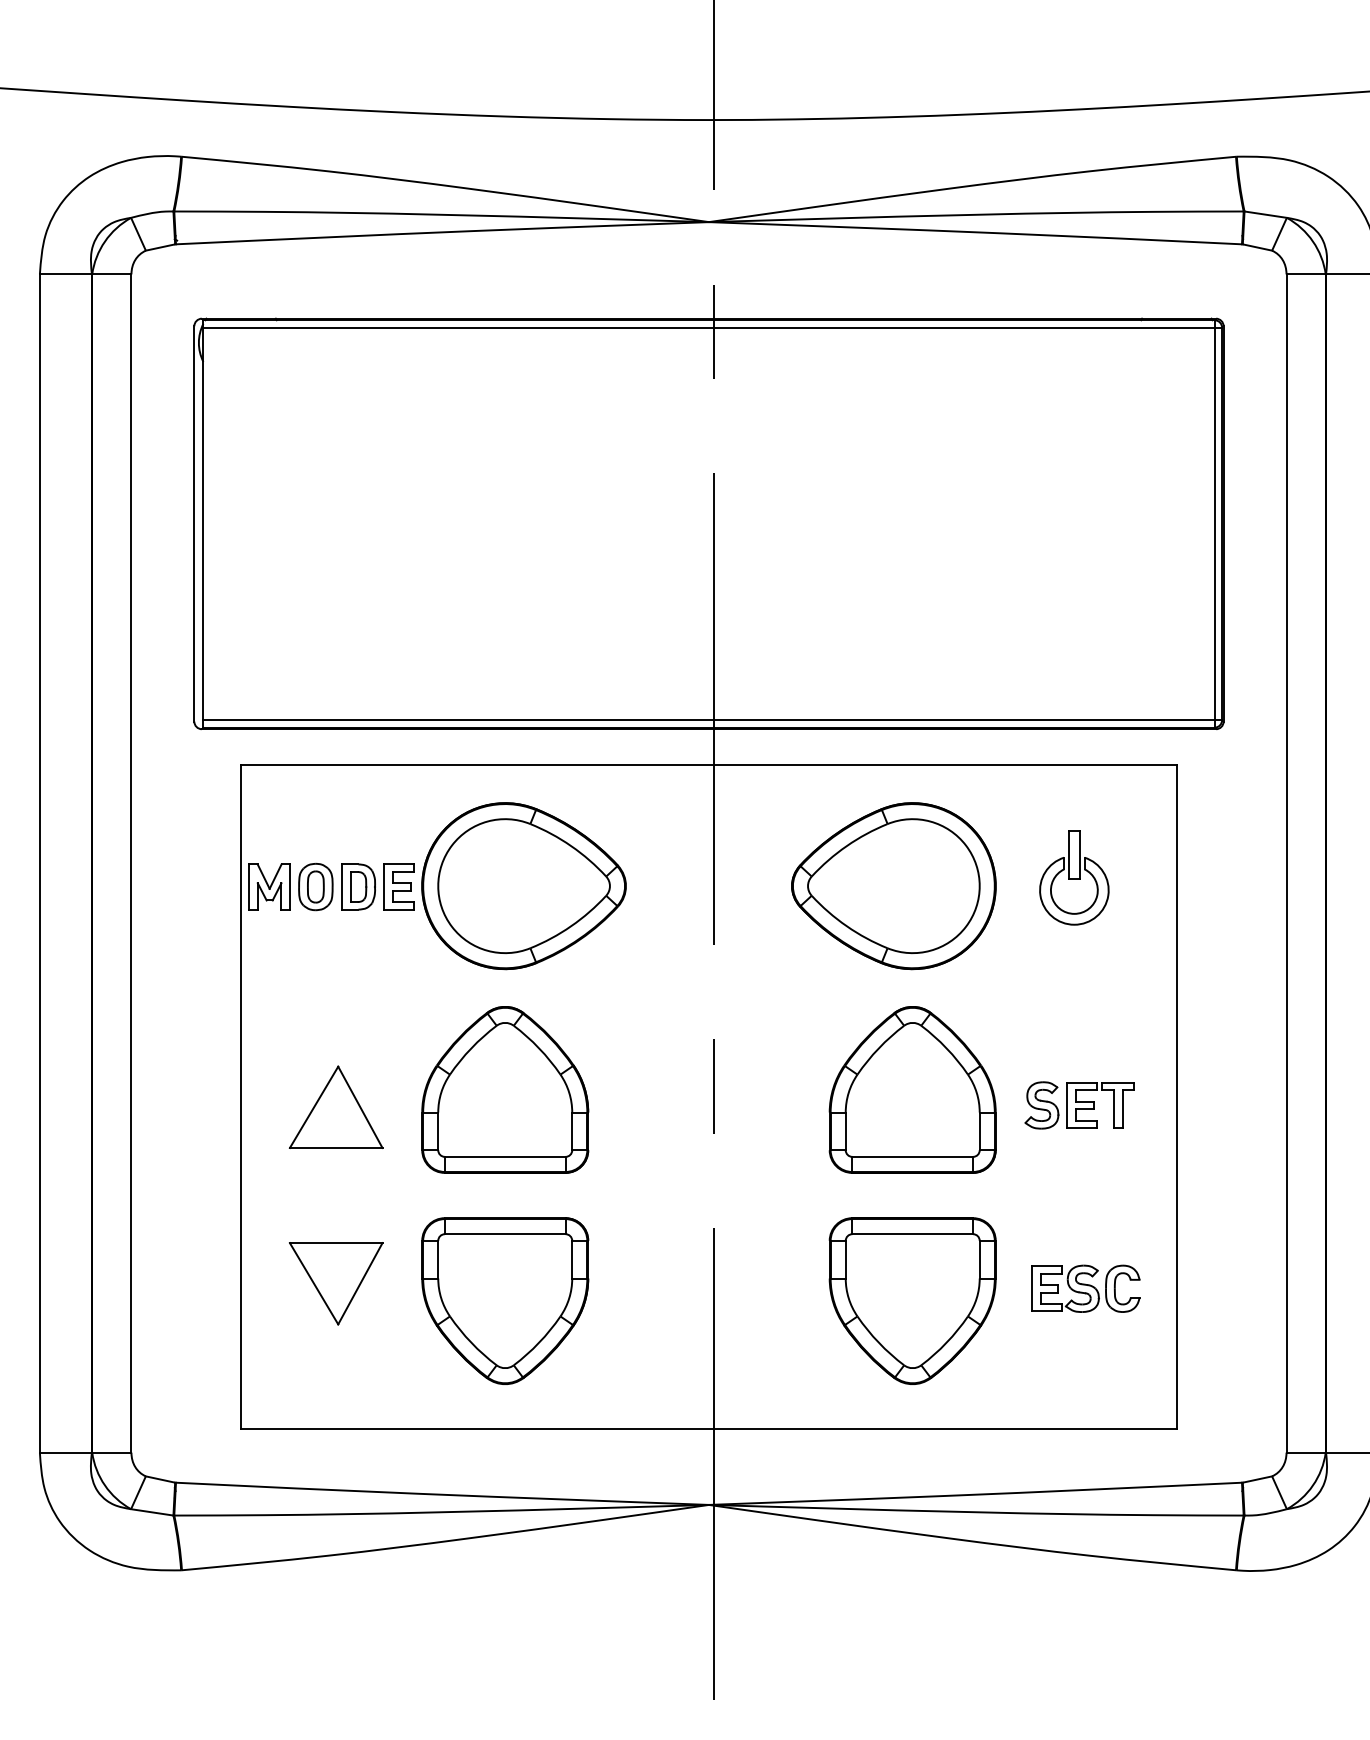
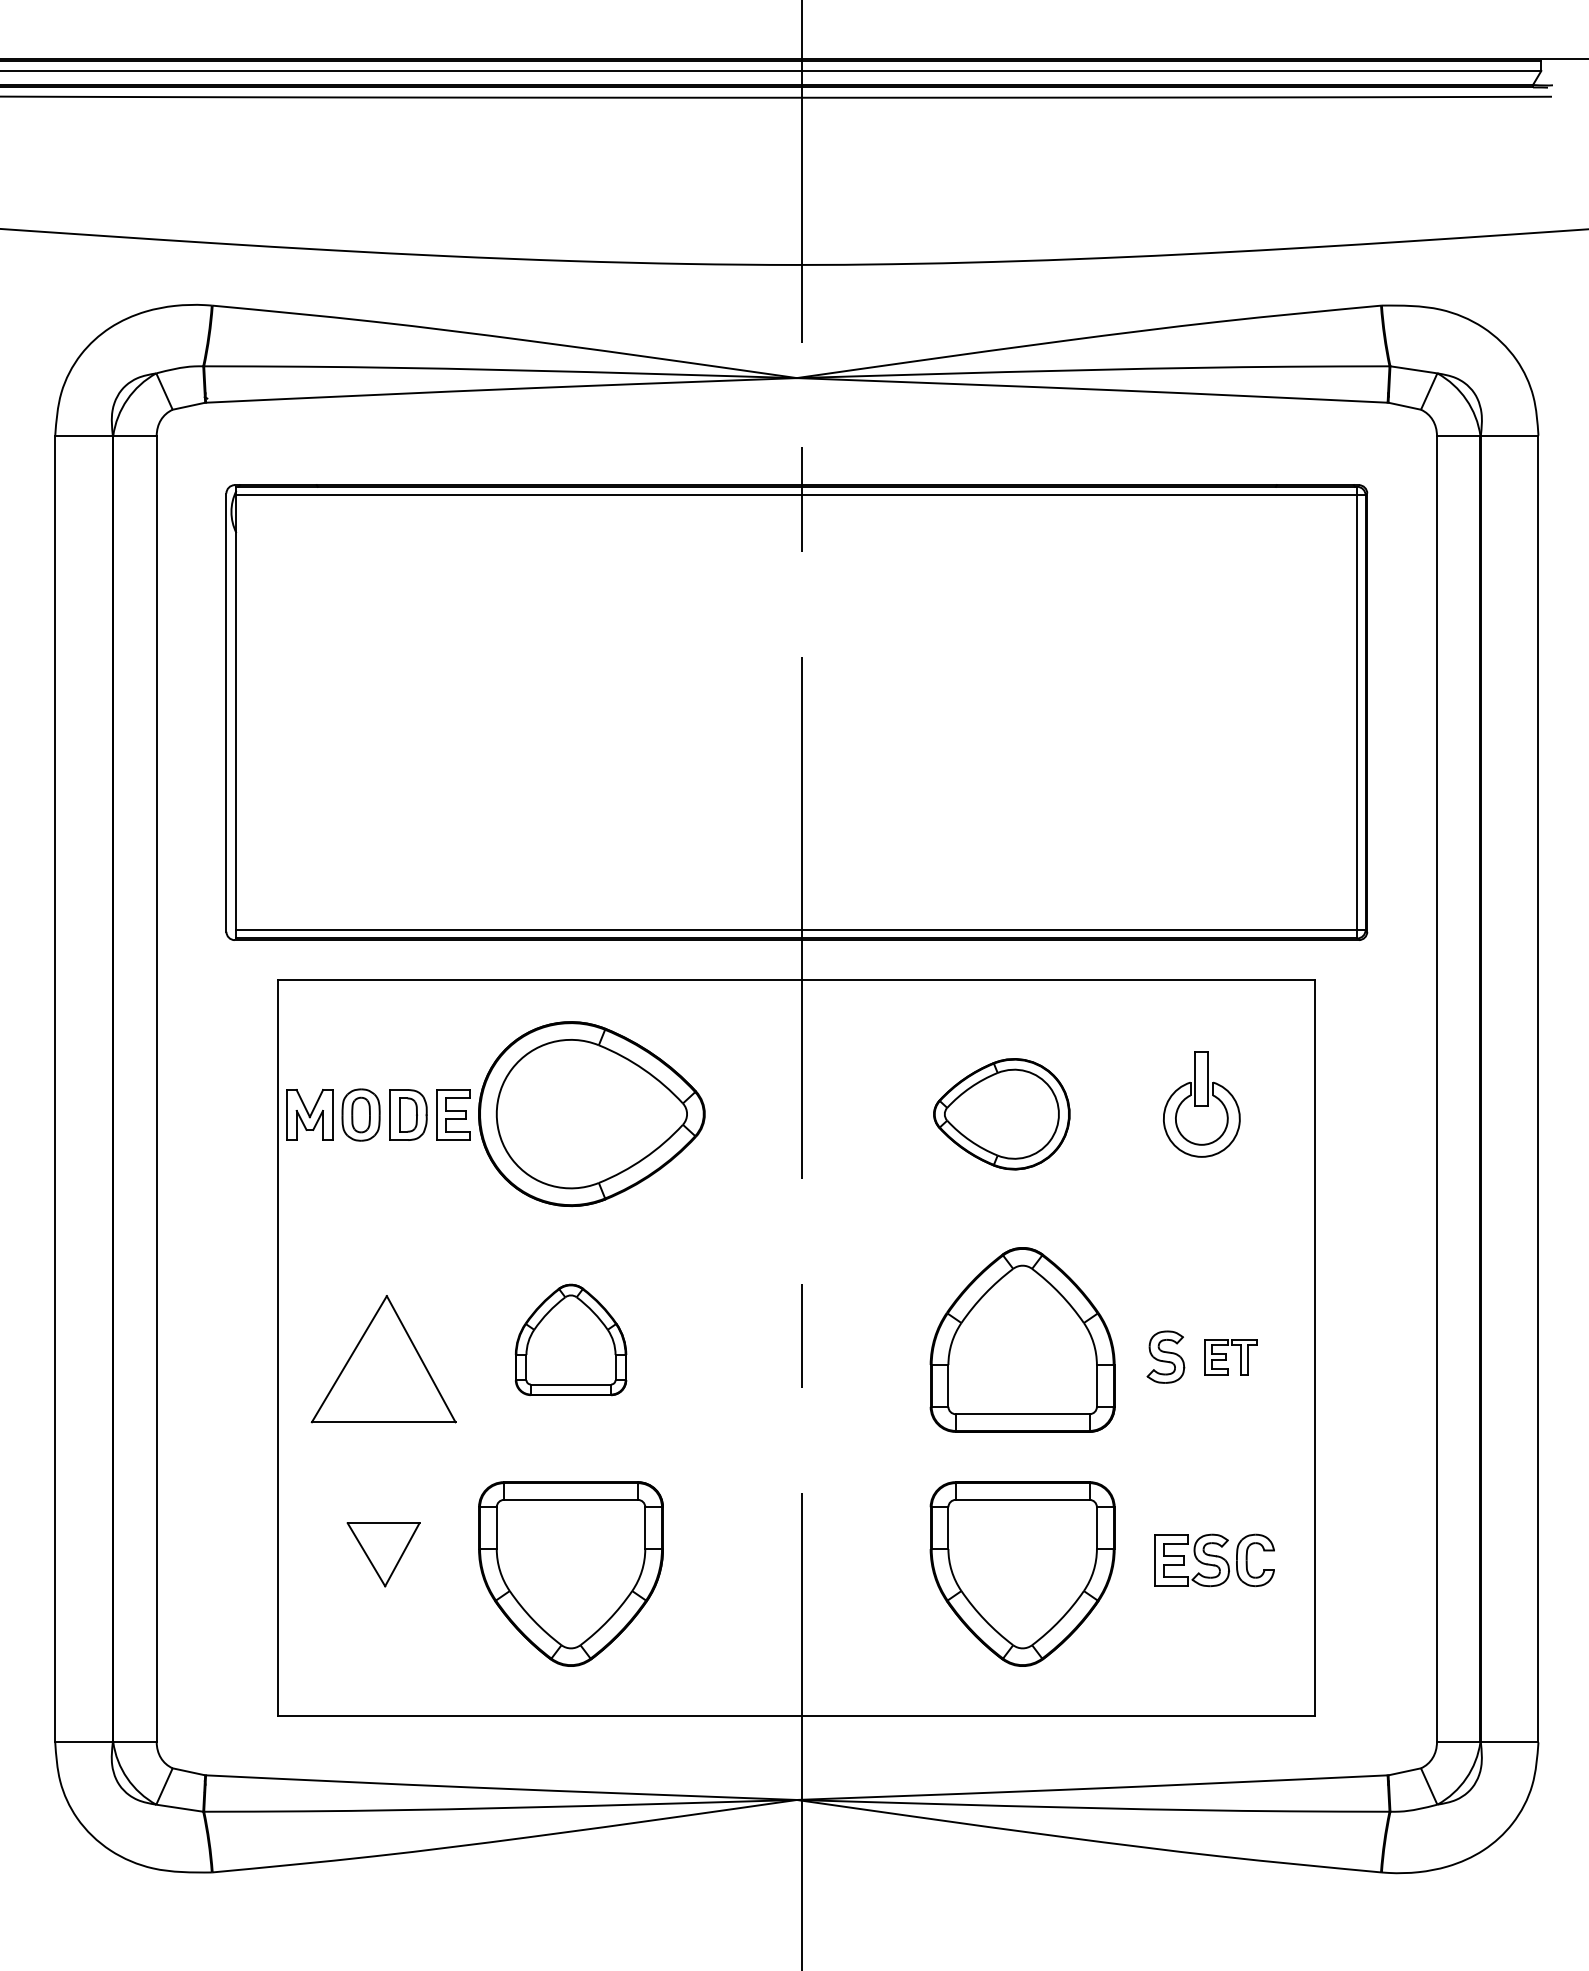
part: (893, 886) -> (1001, 1114), size x0.6
part: (504, 1089) -> (570, 1339), size x0.6
part: (1100, 1104) -> (1230, 1356), size x0.7
part: (336, 1107) -> (383, 1359), size x1.4
part: (336, 1283) -> (383, 1554), size x0.7

